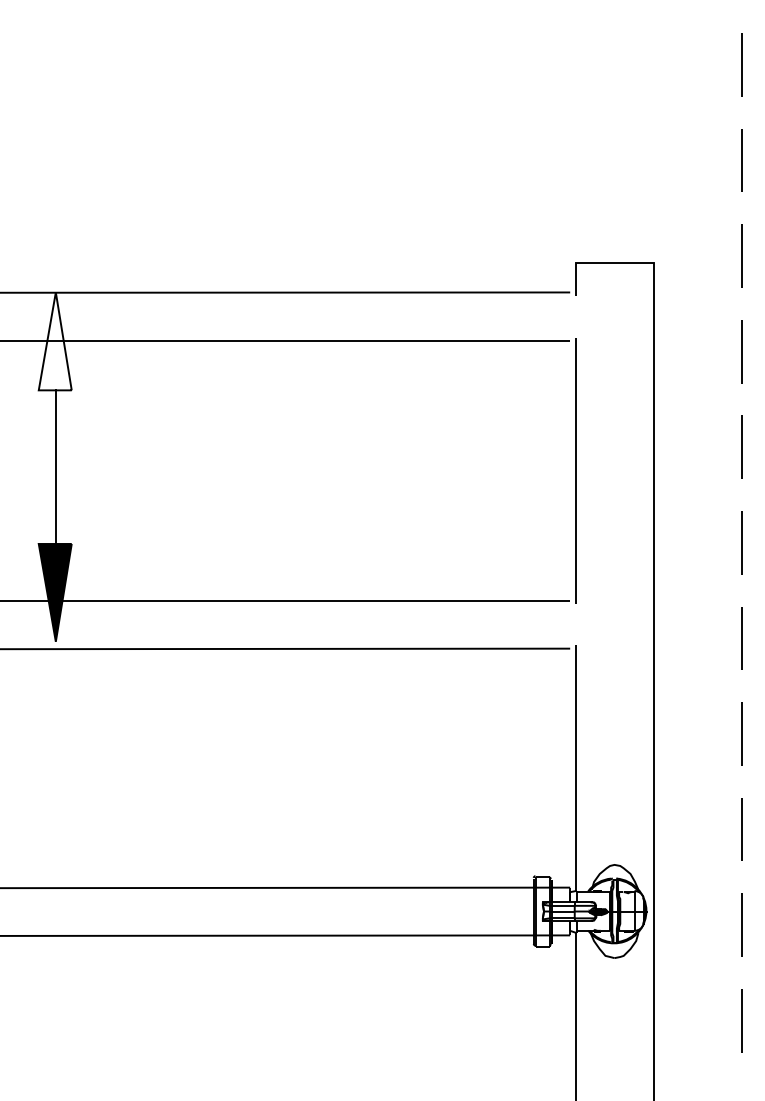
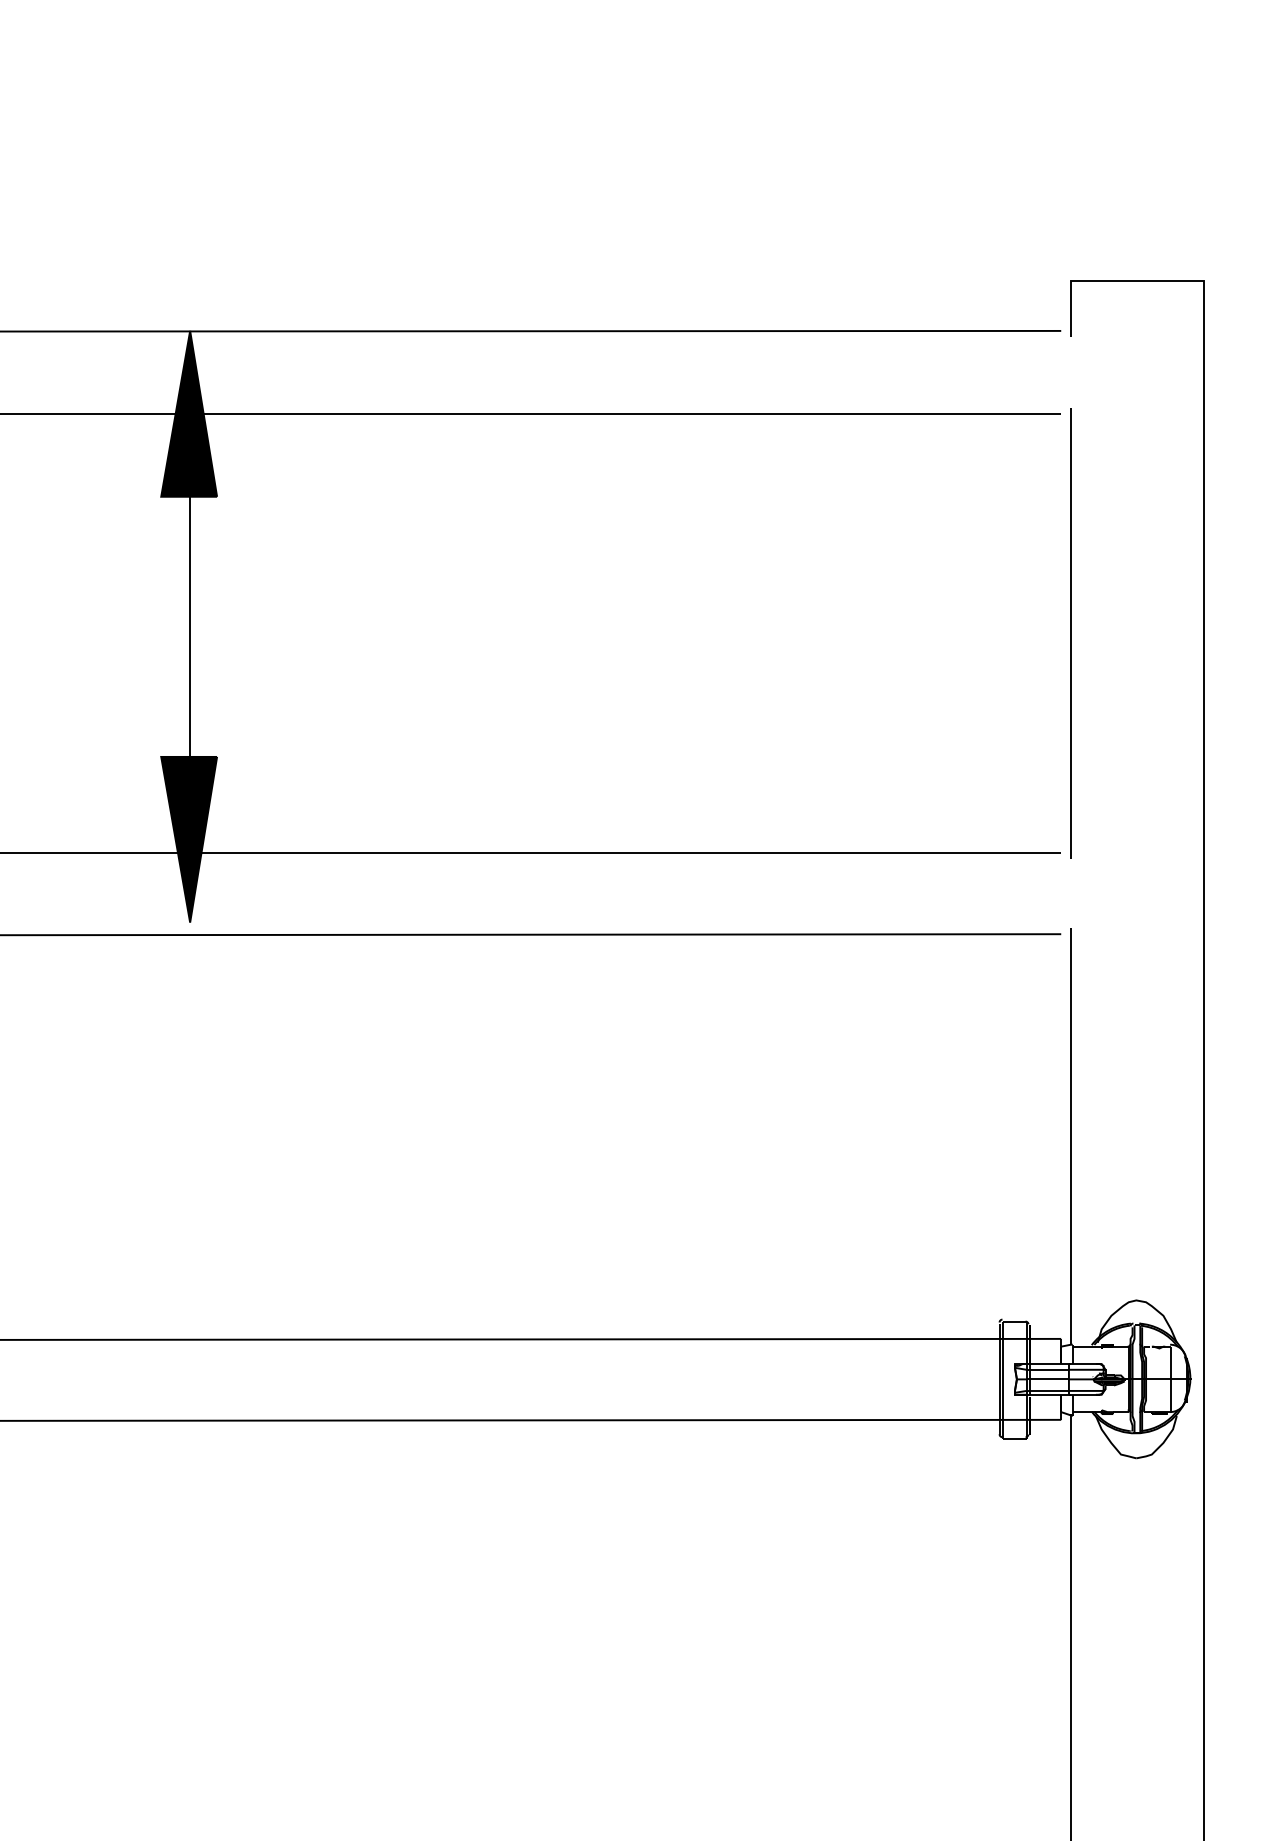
fill: (54, 341) -> (187, 414), added

